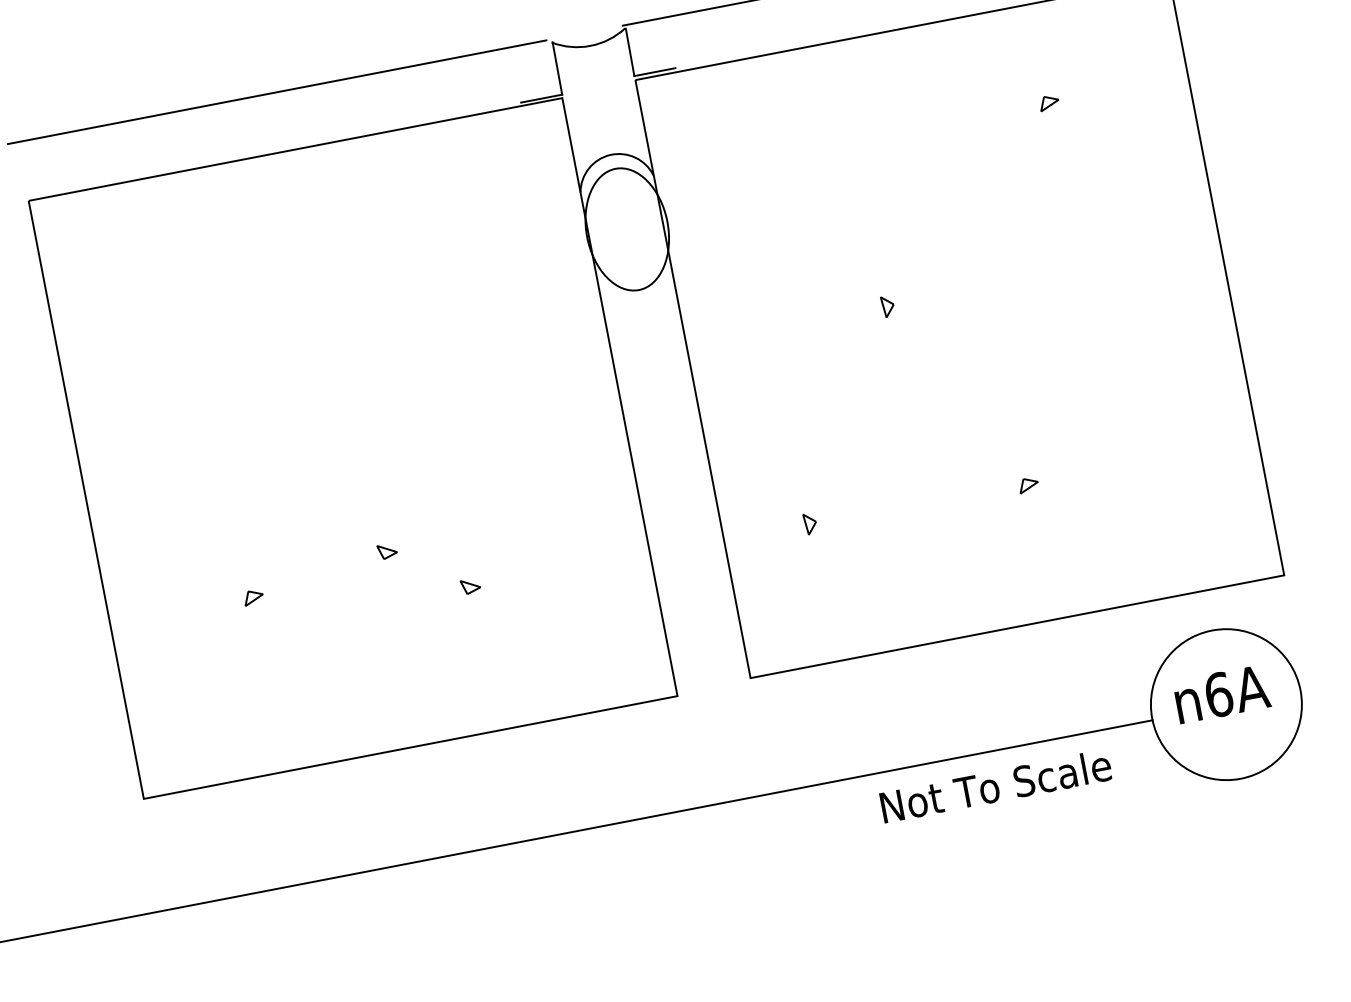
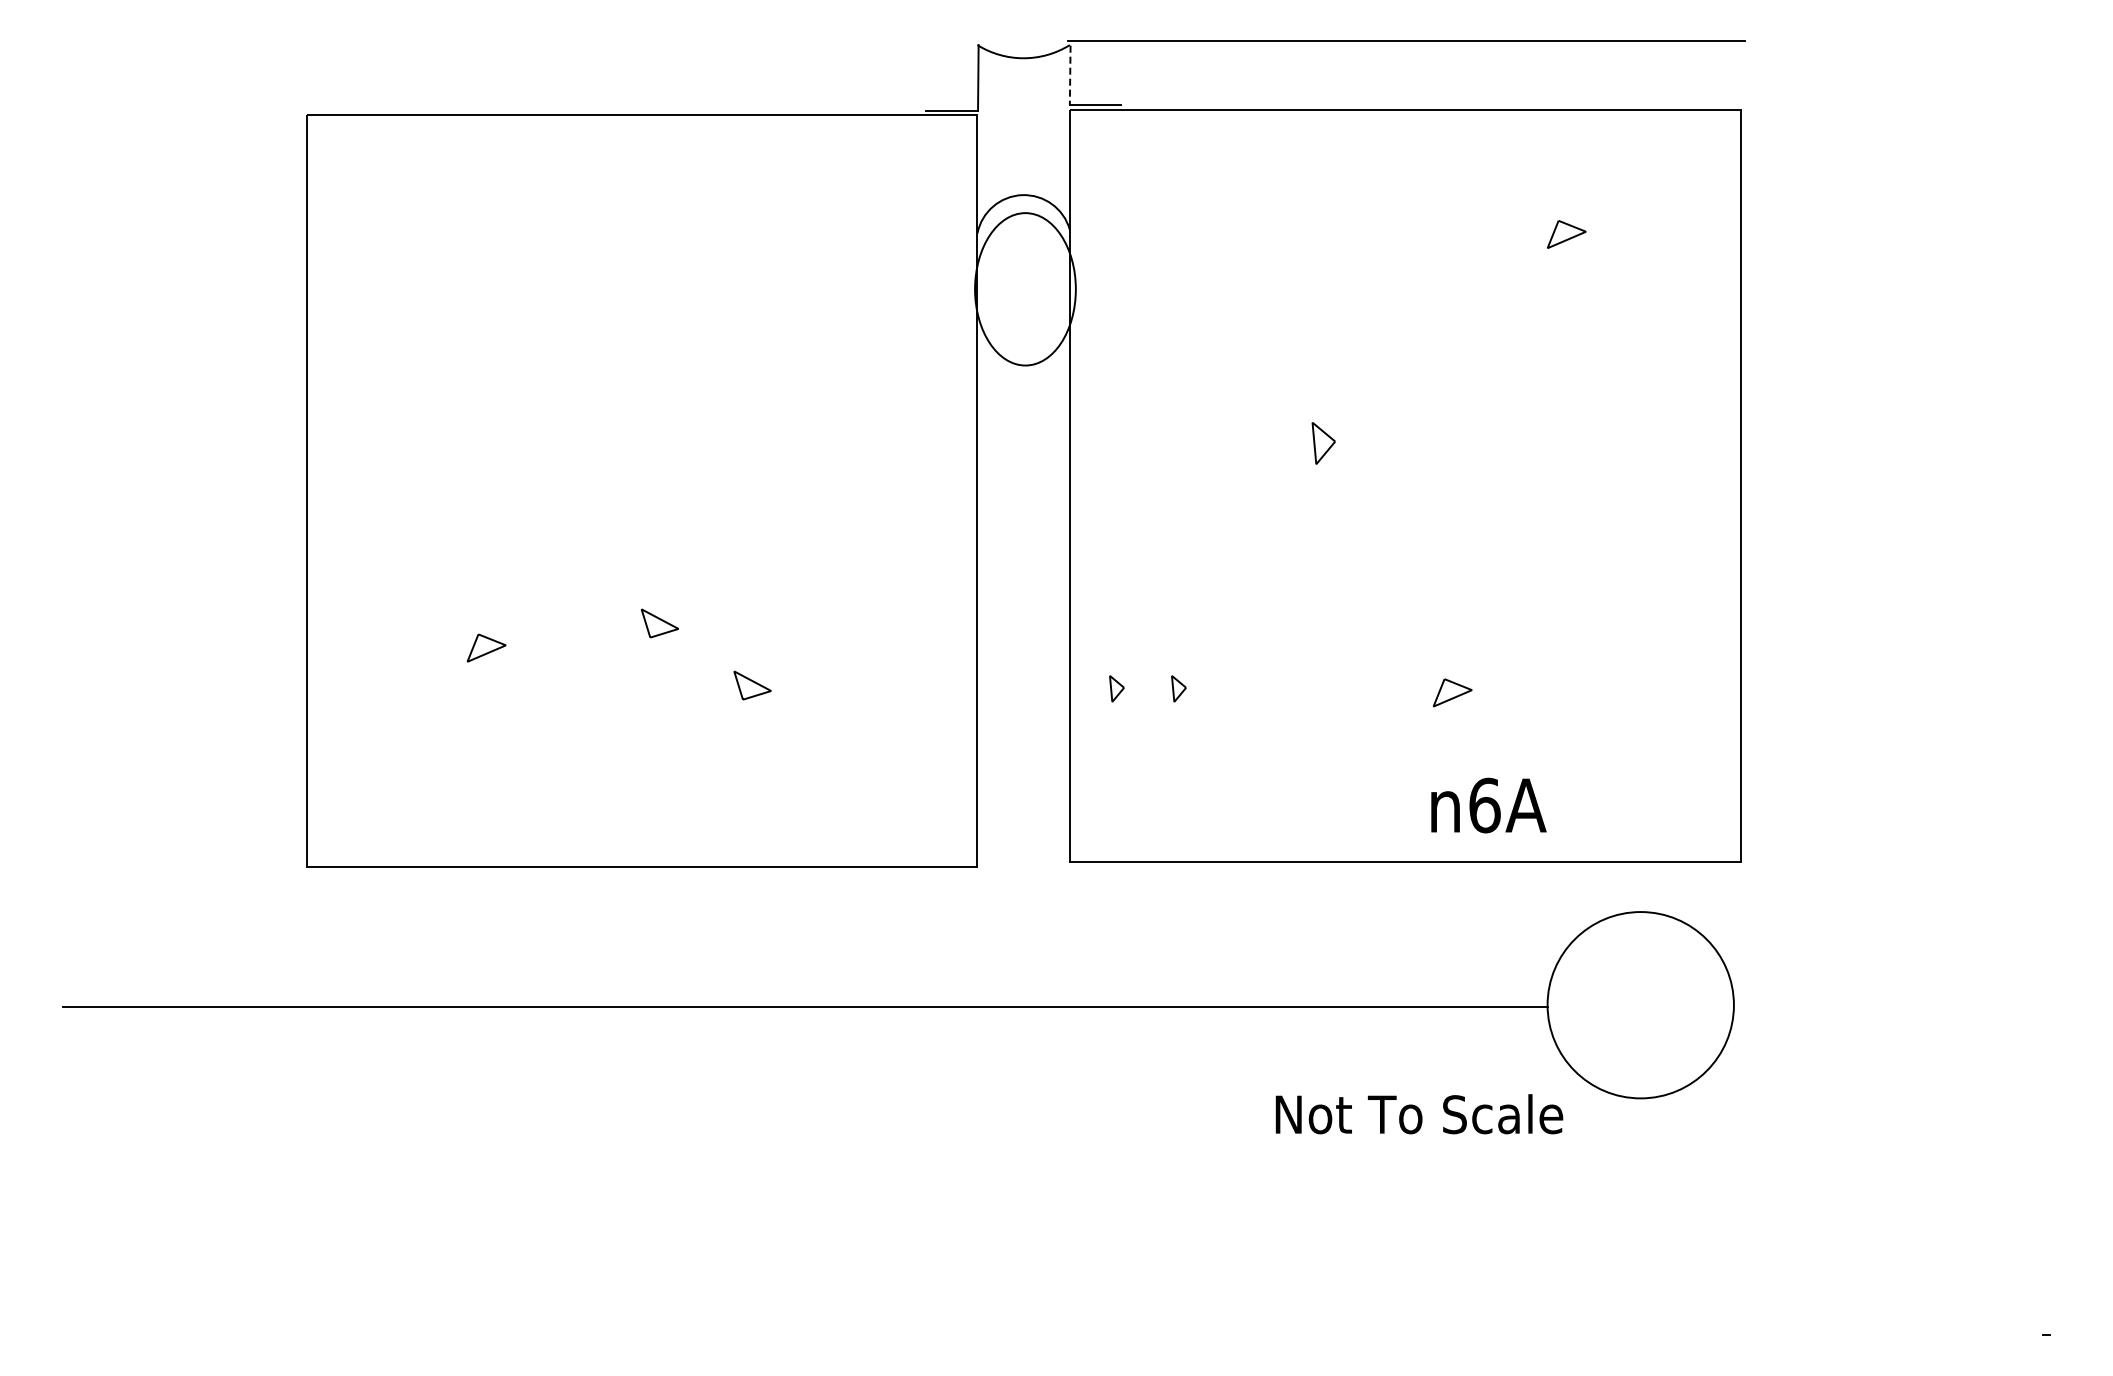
line: (630, 52) -> (1070, 75), solid -> dashed
line: (276, 92) -> (632, 41), removed
part: (1049, 102) -> (1566, 234), size x1.6
part: (887, 306) -> (1323, 443), size x1.6
part: (1027, 484) -> (1451, 692), size x1.6
part: (760, 533) -> (1116, 688), added
part: (387, 551) -> (659, 623), size x1.6
part: (470, 585) -> (752, 684), size x1.6
part: (253, 597) -> (486, 648), size x1.6
text: (1221, 694) -> (1488, 805), moved
text: (996, 786) -> (1419, 1114), moved

